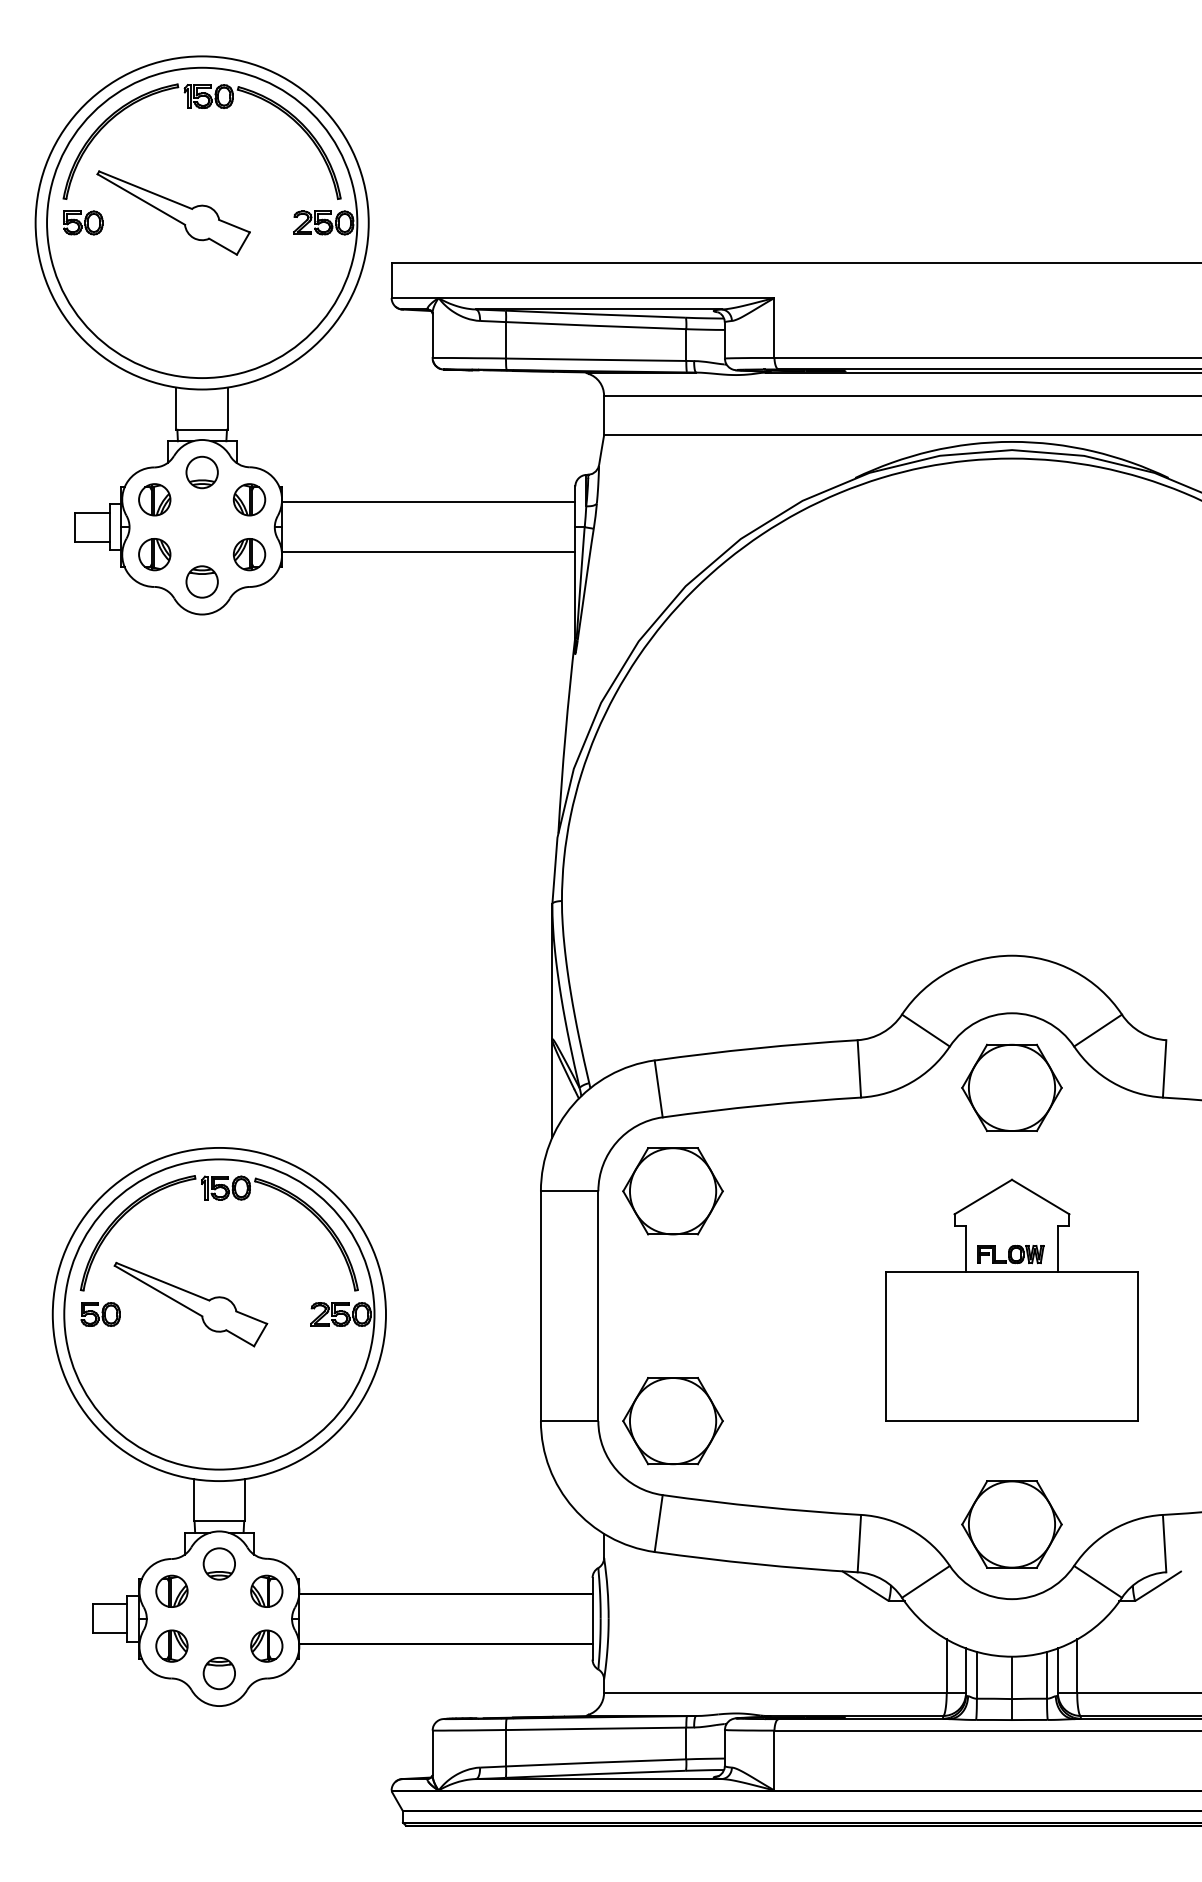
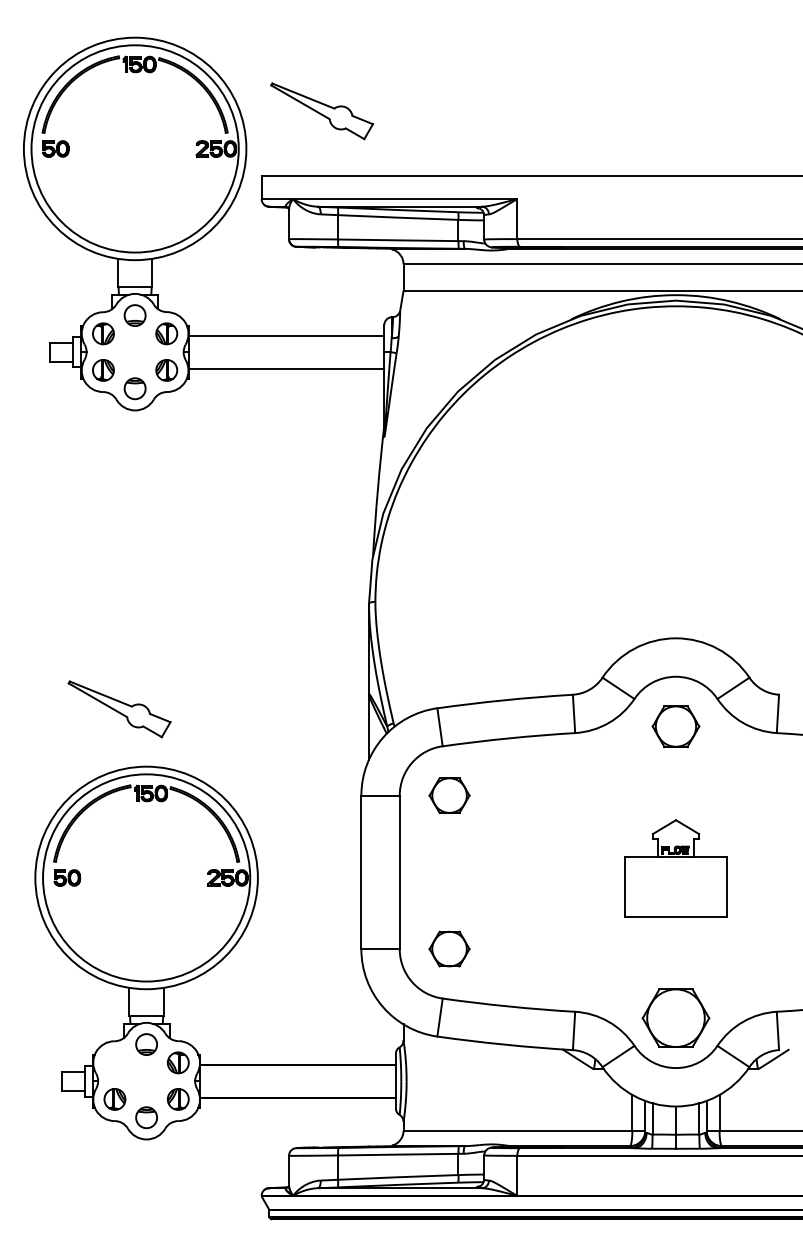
part: (172, 213) -> (321, 111), moved
part: (1011, 1087) -> (675, 726), size x0.7
part: (672, 1191) -> (449, 795), size x0.6
part: (1011, 1300) -> (675, 868), size x0.6
part: (190, 1304) -> (119, 709), moved
part: (672, 1420) -> (449, 948), size x0.6
part: (171, 1590) -> (114, 1062), removed

